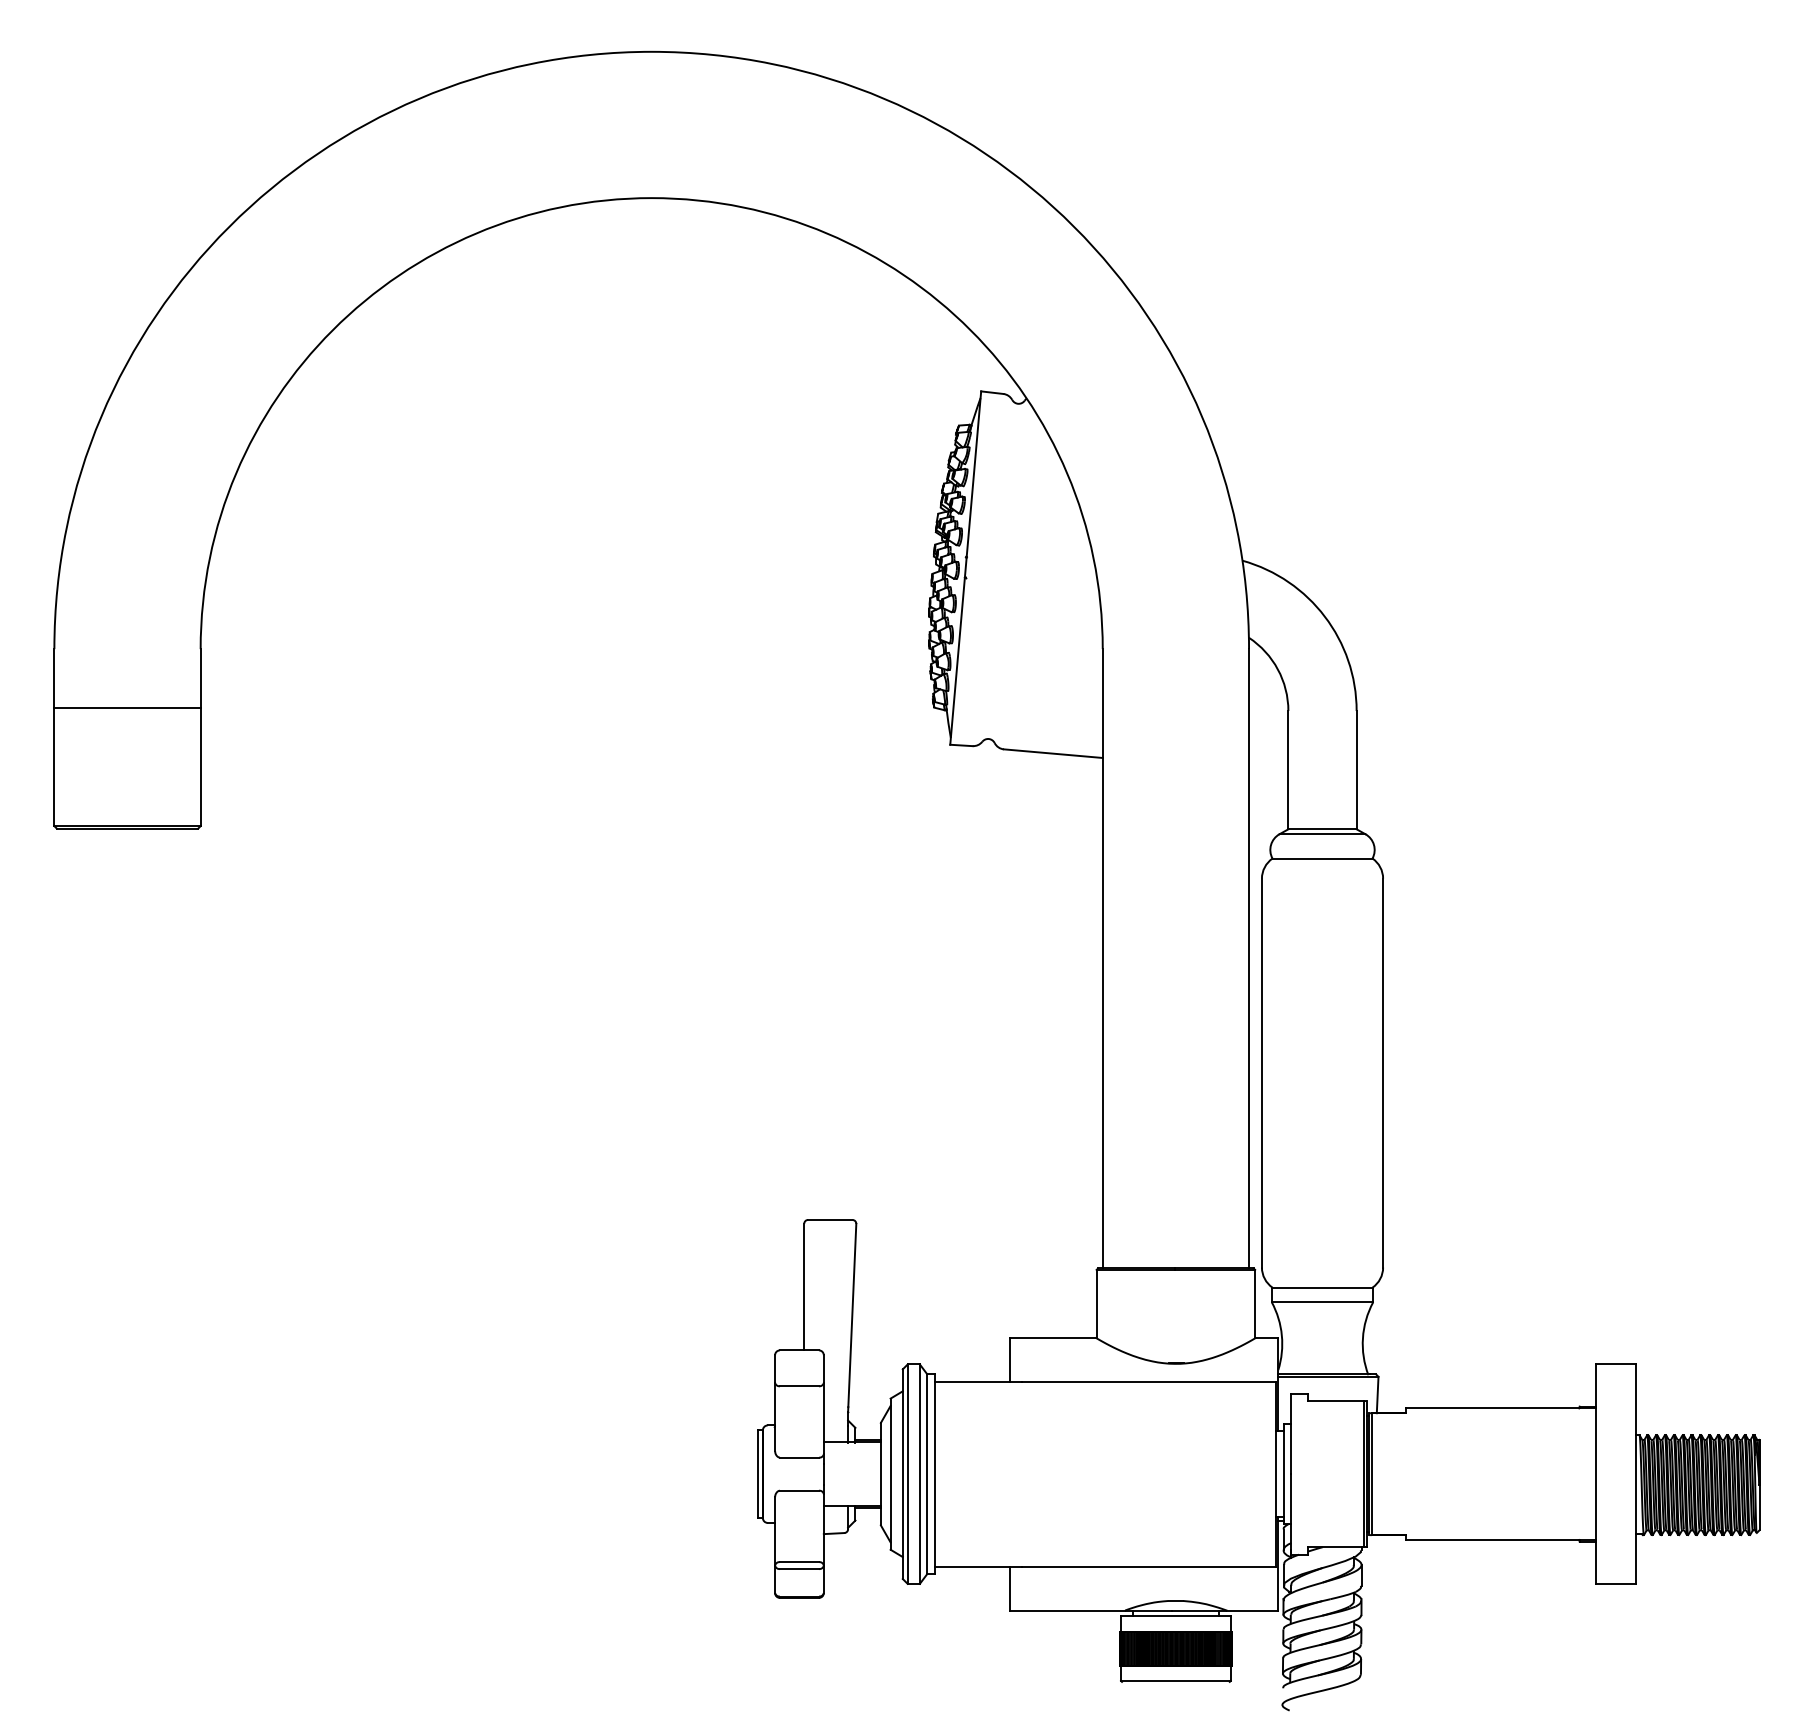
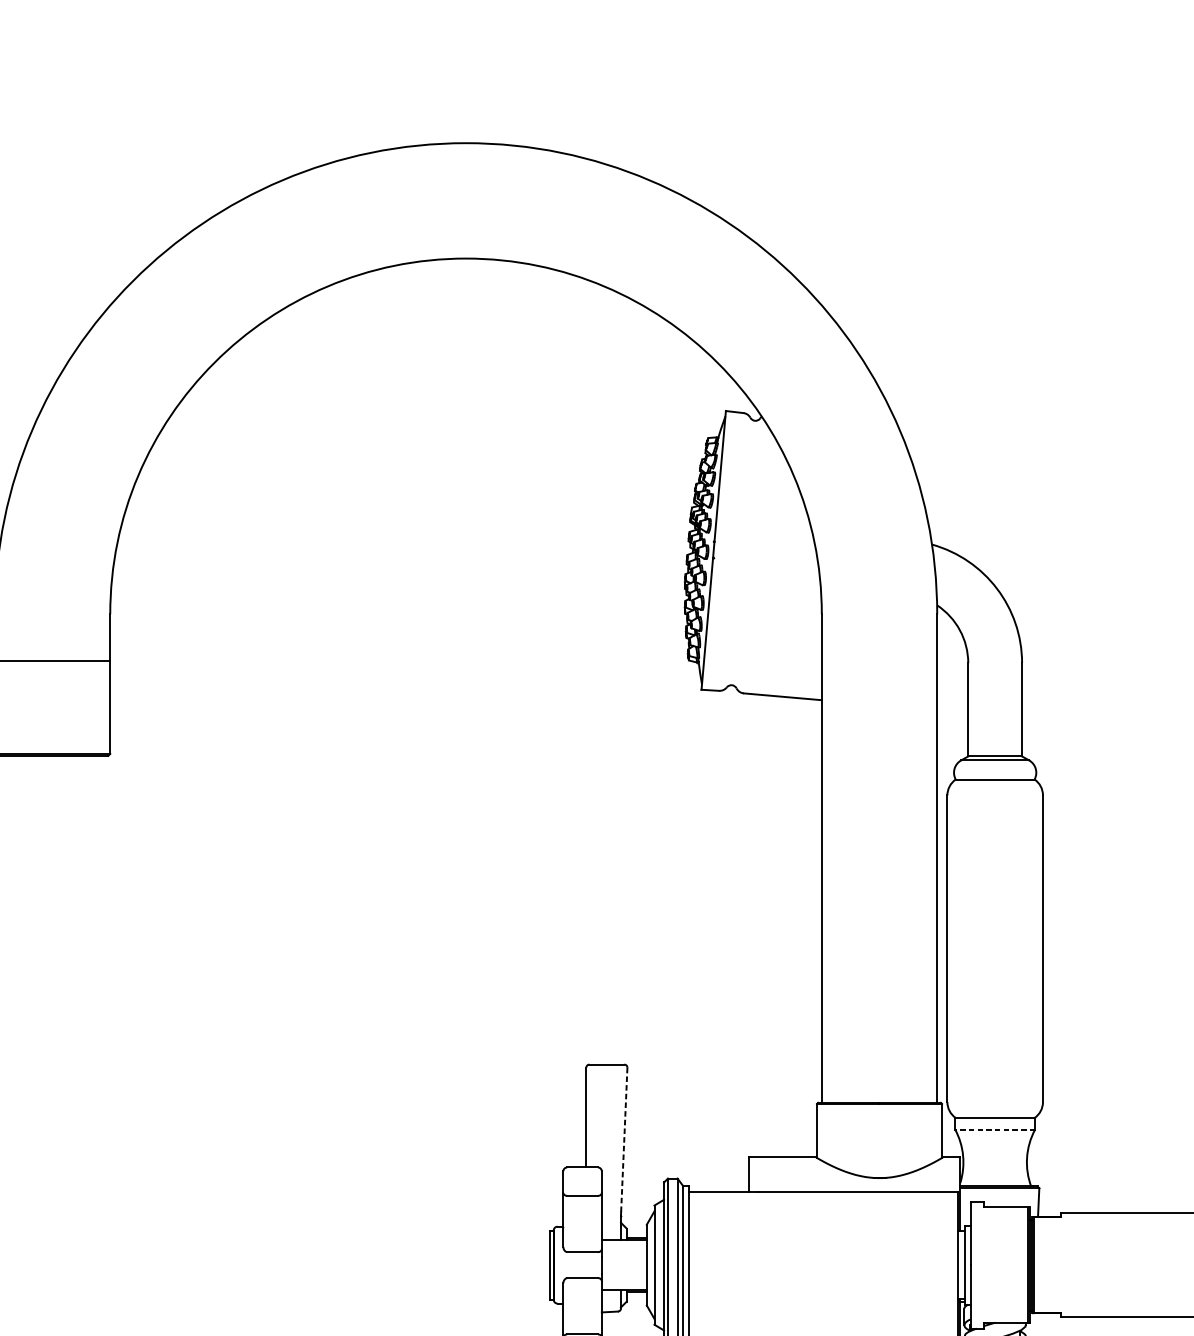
line: (1322, 1302) -> (995, 1129), solid -> dashed
line: (852, 1315) -> (624, 1139), solid -> dashed

